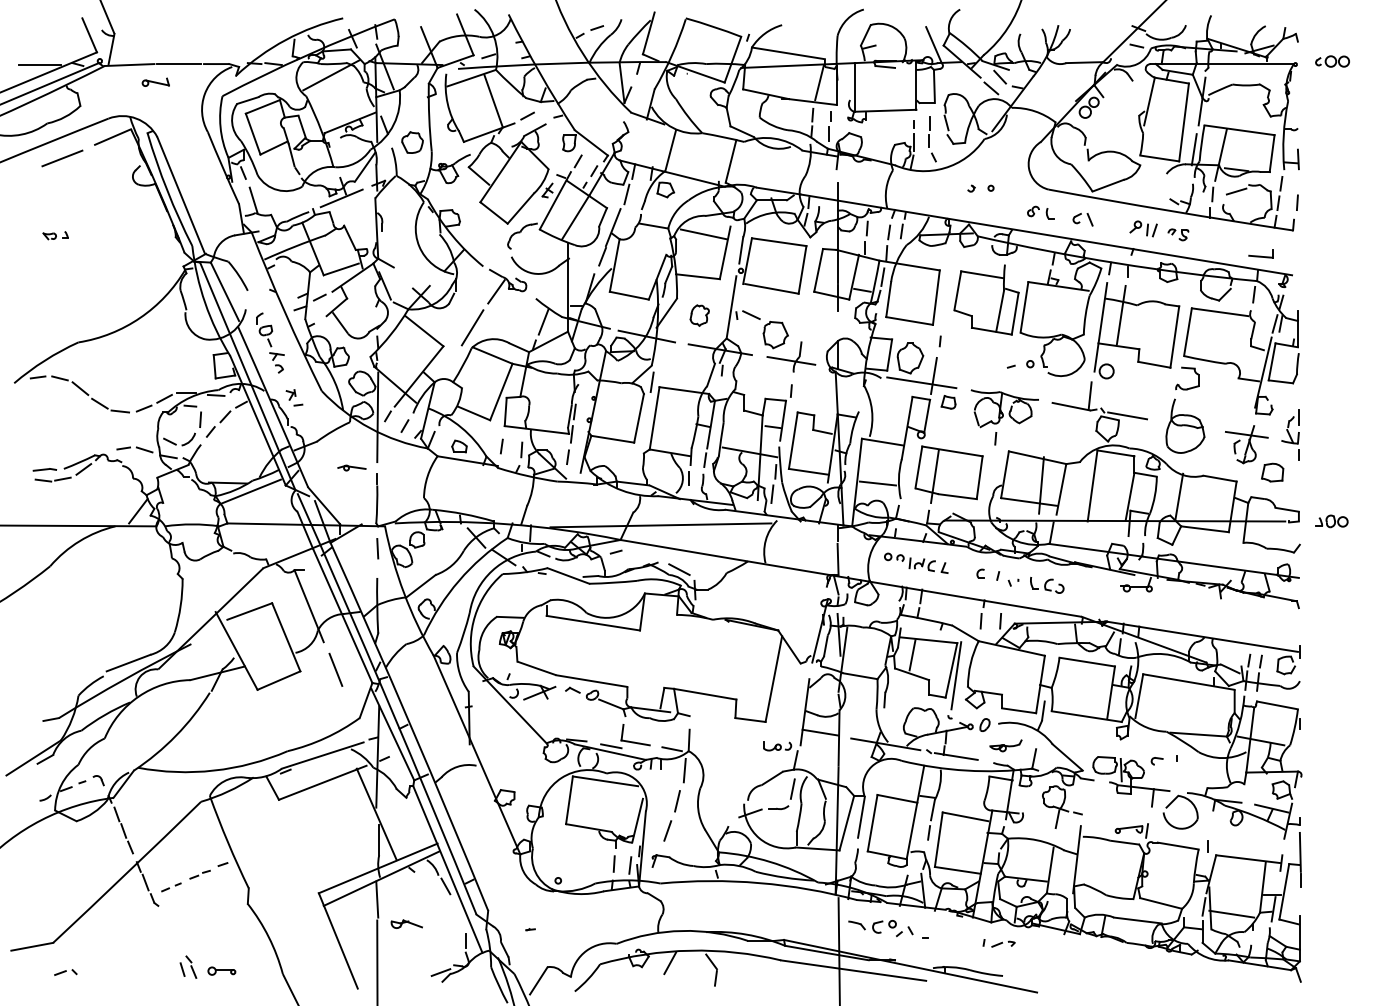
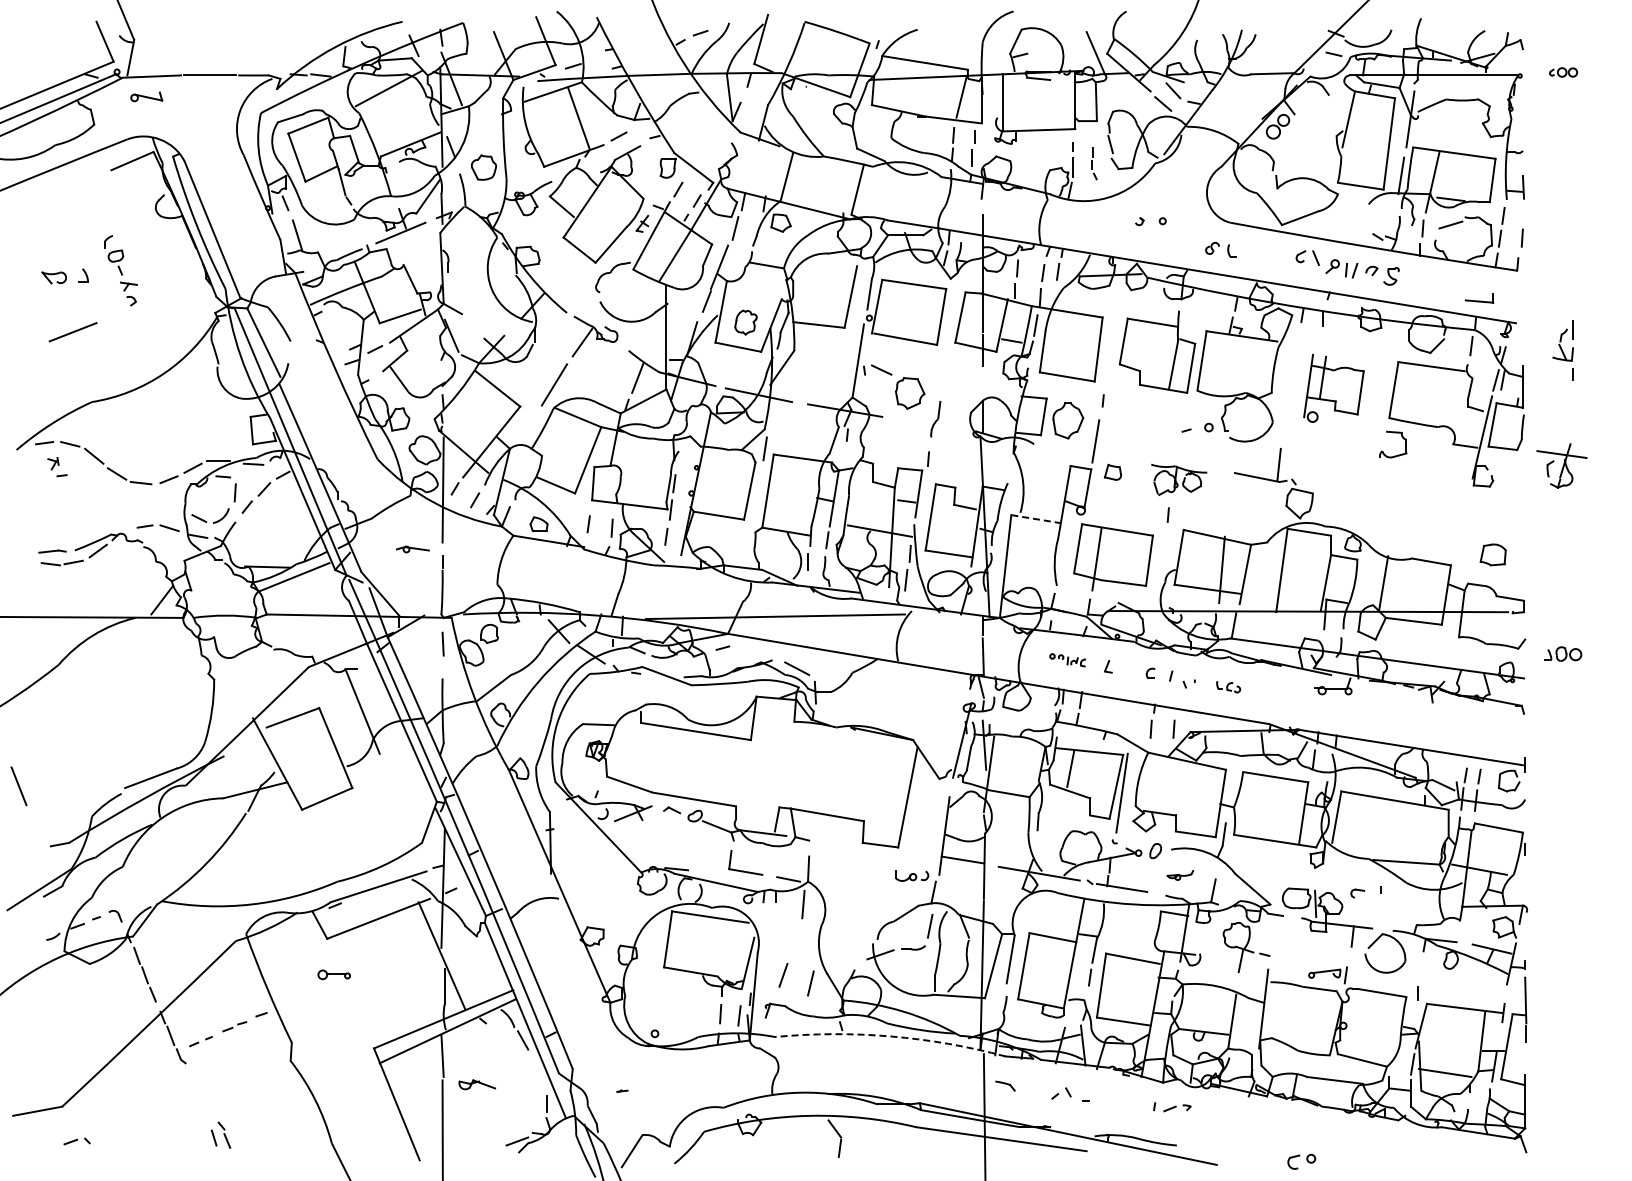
part: (1332, 61) -> (1563, 72), size x0.7
line: (39, 64) -> (46, 76), removed
part: (155, 82) -> (146, 96), moved
part: (932, 139) -> (1094, 163), size x0.6
line: (61, 158) -> (72, 332), moved
part: (1082, 219) -> (1307, 257), moved
line: (703, 234) -> (825, 275), removed
part: (1178, 234) -> (1382, 275), size x1.4
part: (55, 235) -> (64, 276), size x1.6
part: (699, 315) -> (745, 322), moved
part: (1136, 330) -> (1333, 388), size x0.6
part: (269, 342) -> (120, 270), moved
line: (791, 360) -> (928, 423), removed
line: (921, 382) -> (1081, 449), removed
part: (294, 398) -> (57, 467), moved
part: (1005, 408) -> (1179, 479), size x0.7
line: (1127, 416) -> (1322, 488), removed
part: (1185, 426) -> (1390, 500), removed
part: (1289, 434) -> (1562, 350), moved
line: (882, 442) -> (1035, 519), solid -> dashed
part: (1246, 444) -> (1561, 465), moved
line: (878, 483) -> (1030, 567), removed
part: (1332, 520) -> (1563, 653), moved
part: (909, 562) -> (1067, 660), size x0.6
part: (1047, 584) -> (1228, 686), size x0.6
line: (335, 670) -> (18, 786), moved
line: (611, 745) -> (717, 875), removed
part: (1006, 745) -> (1180, 875), size x0.7
line: (677, 801) -> (810, 983), moved
arc: (759, 883) -> (891, 1036), solid -> dashed
part: (884, 926) -> (1301, 1161), moved
line: (670, 963) -> (786, 1130), removed
part: (221, 970) -> (333, 974), moved

